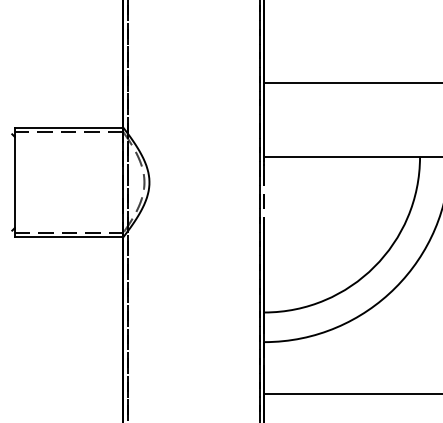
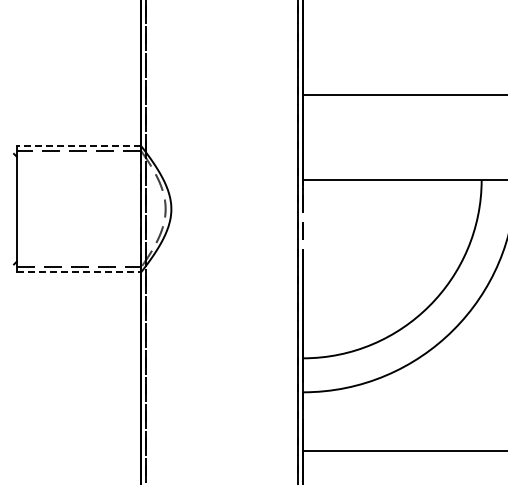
line: (68, 127) -> (78, 146), solid -> dashed
line: (69, 237) -> (79, 272), solid -> dashed

